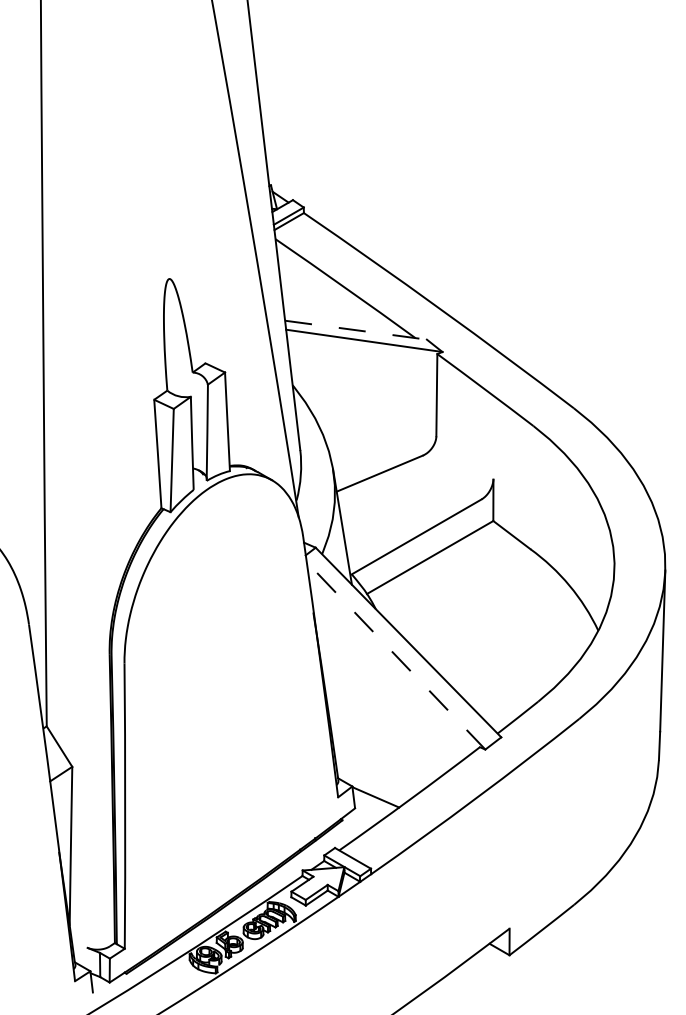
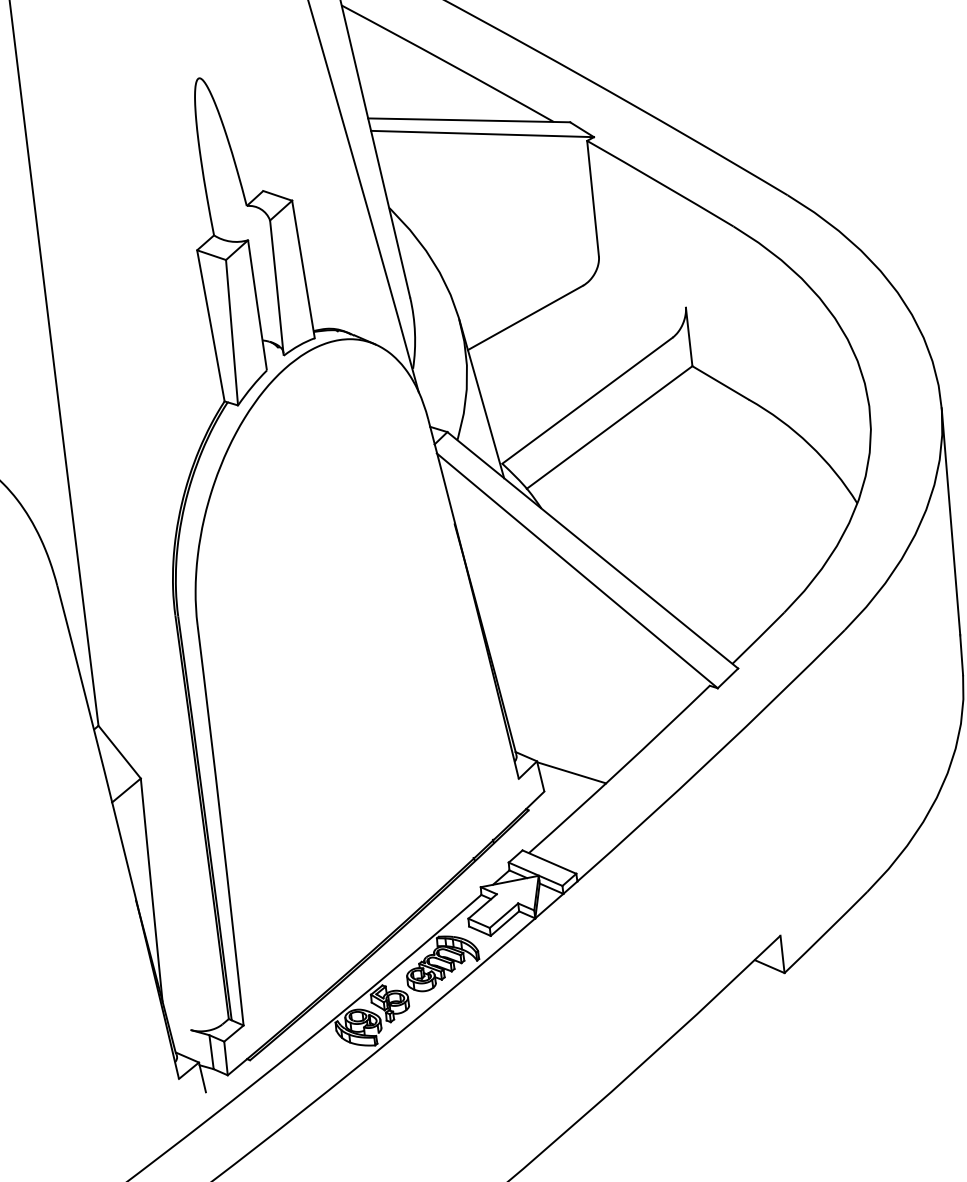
line: (356, 330) -> (469, 120), dashed -> solid
line: (395, 655) -> (576, 570), dashed -> solid

